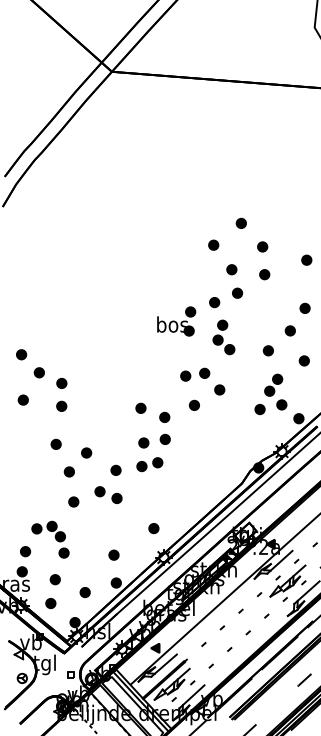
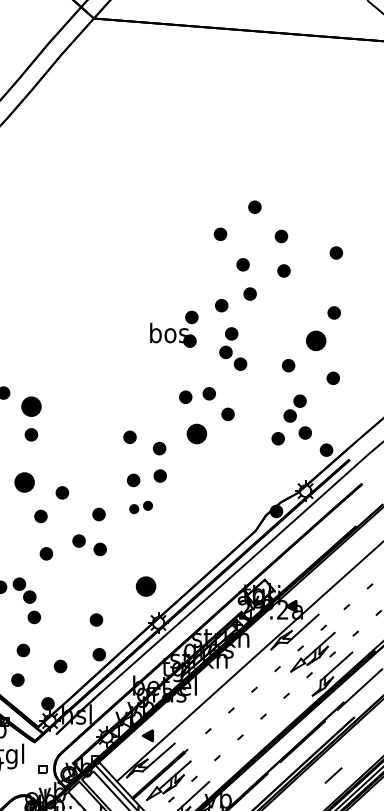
part: (289, 330) -> (314, 340), size x1.6
part: (61, 382) -> (31, 405), size x1.6
part: (193, 404) -> (195, 432), size x1.6
part: (55, 443) -> (23, 481), size x1.6
part: (149, 464) -> (140, 507), size x0.7
part: (153, 528) -> (145, 586), size x1.6

